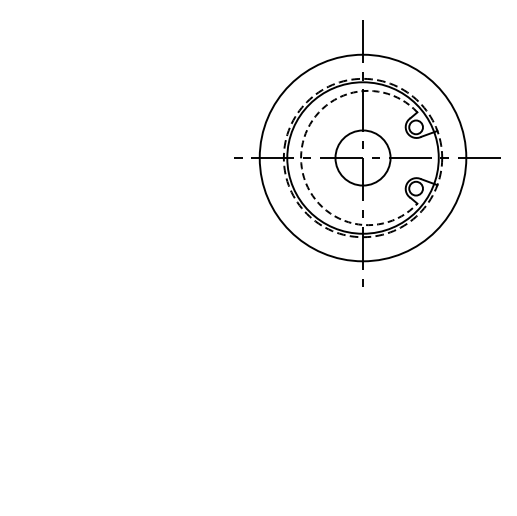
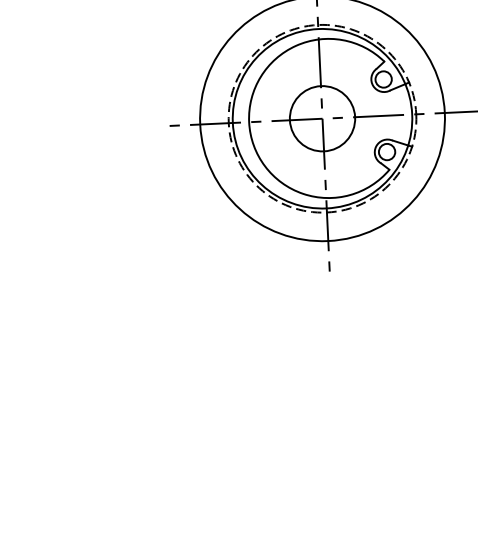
arc: (301, 158) -> (249, 122), dashed -> solid

